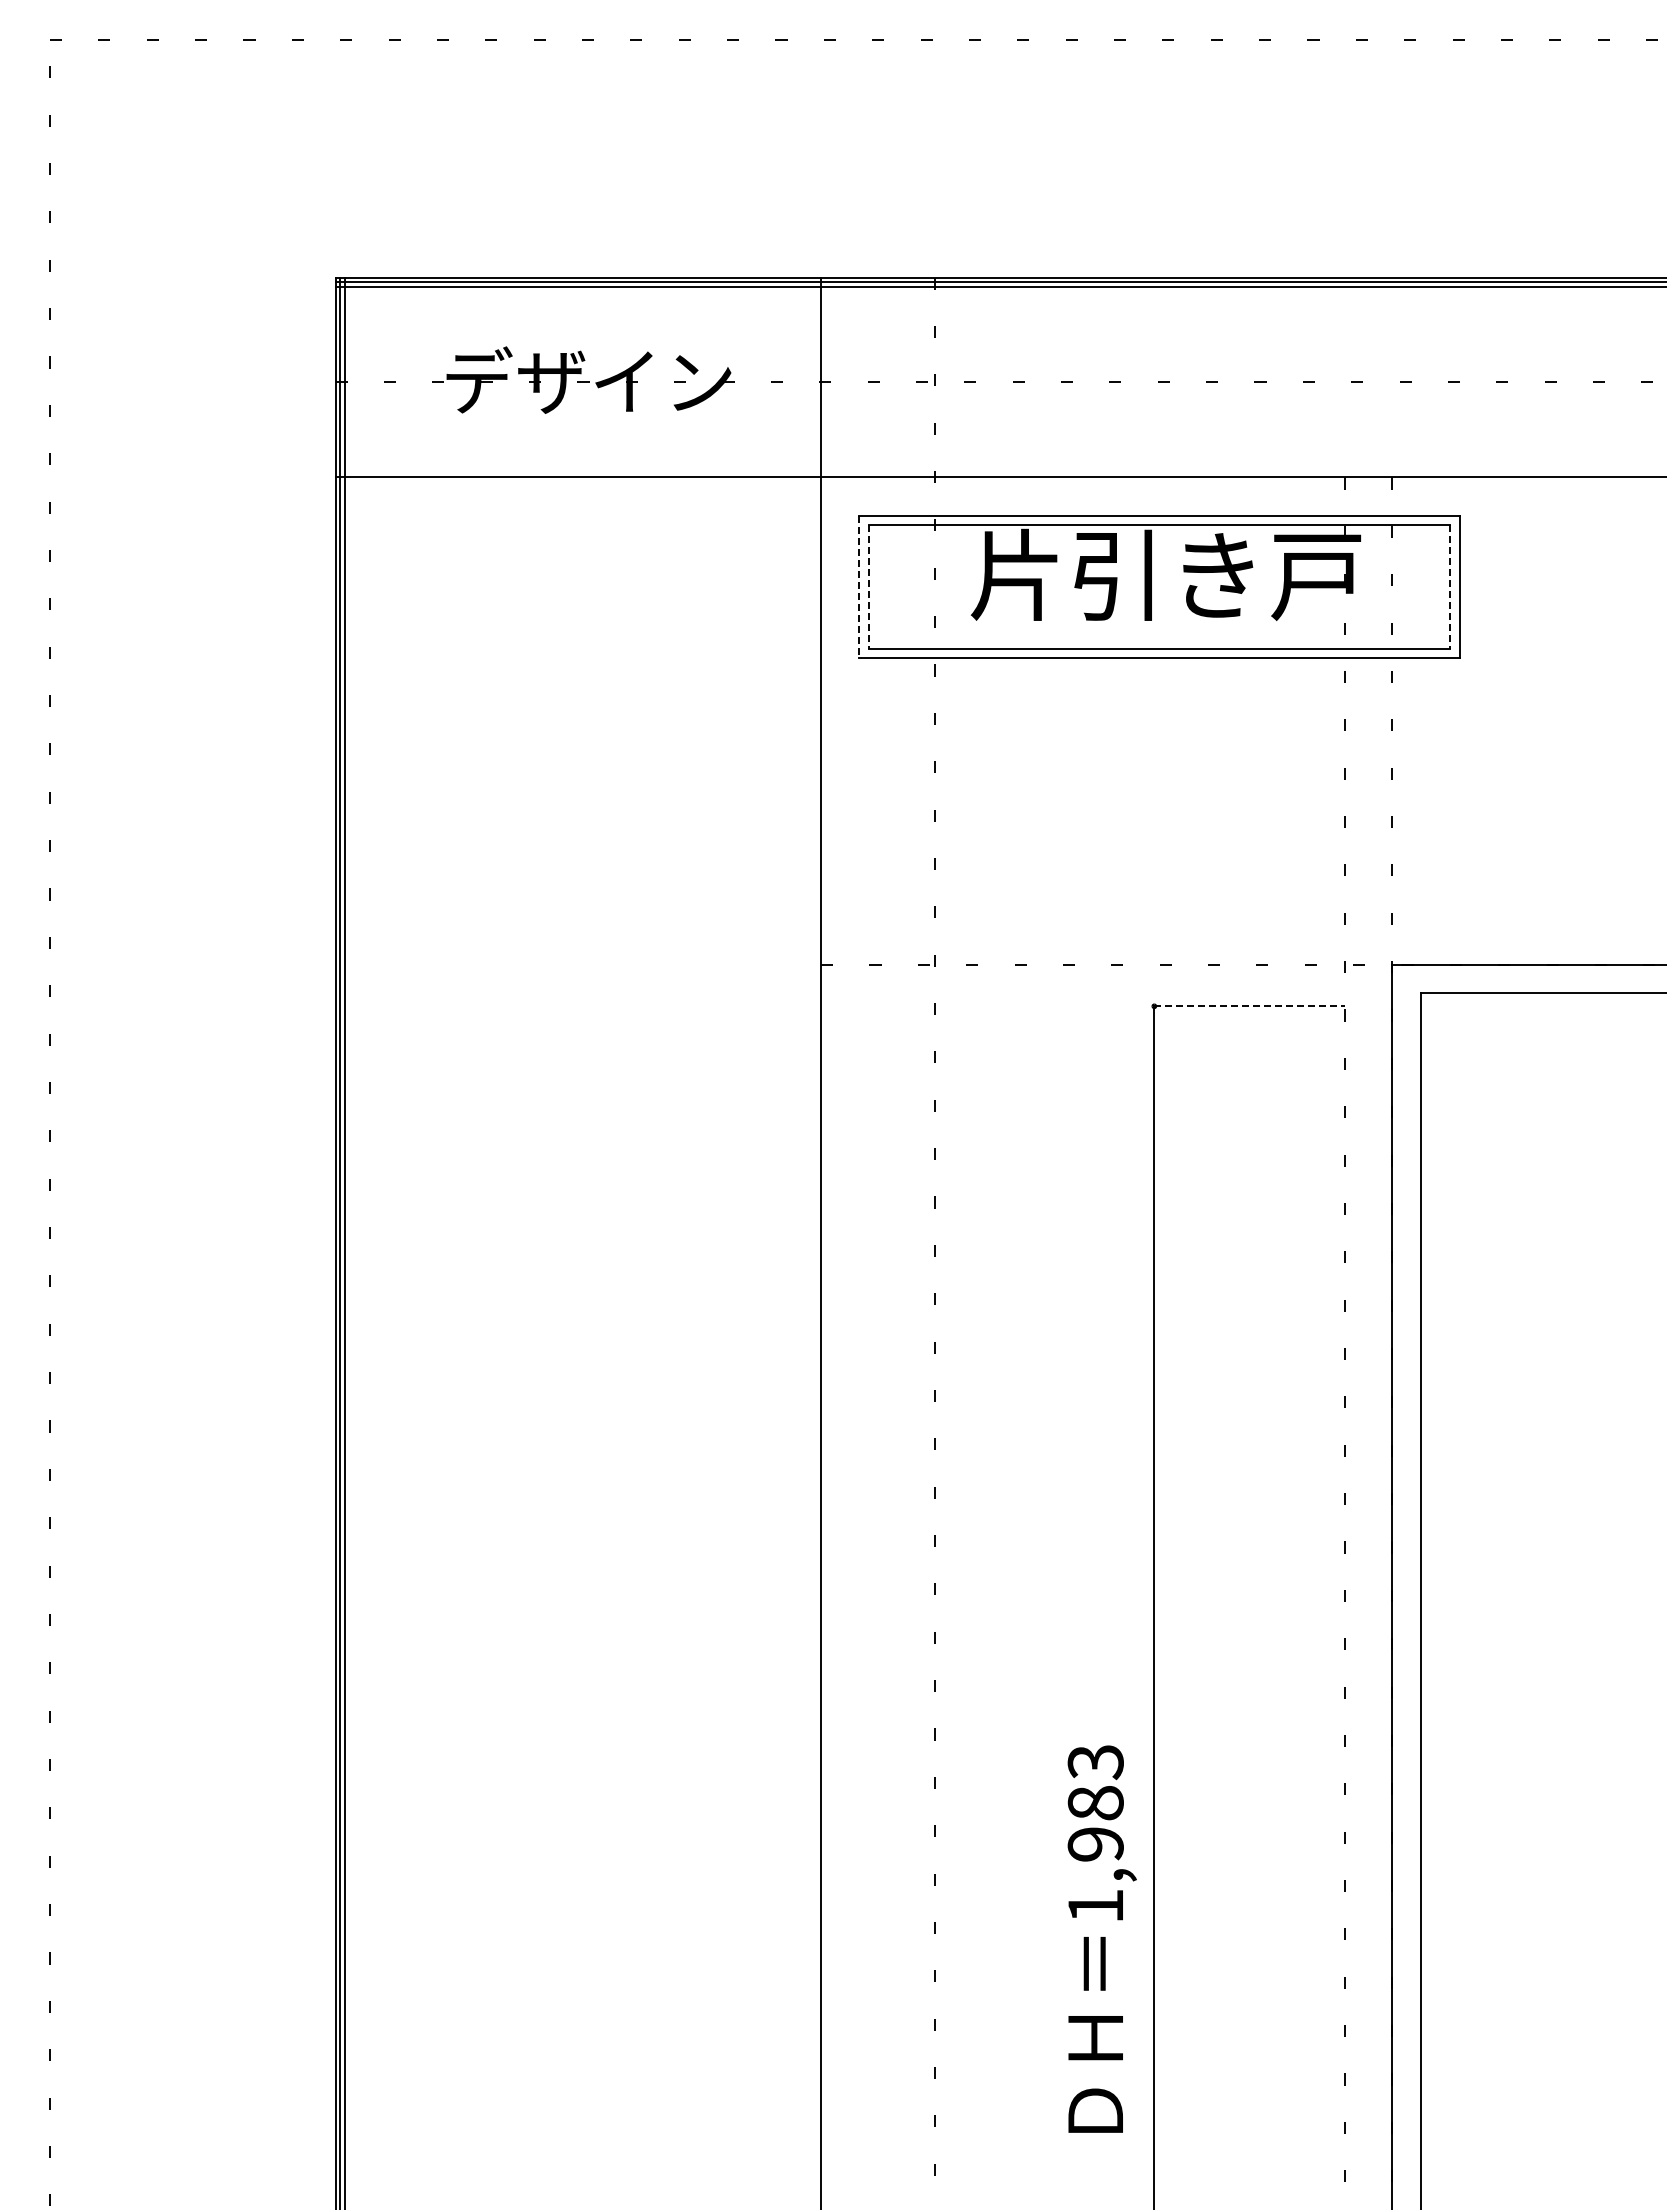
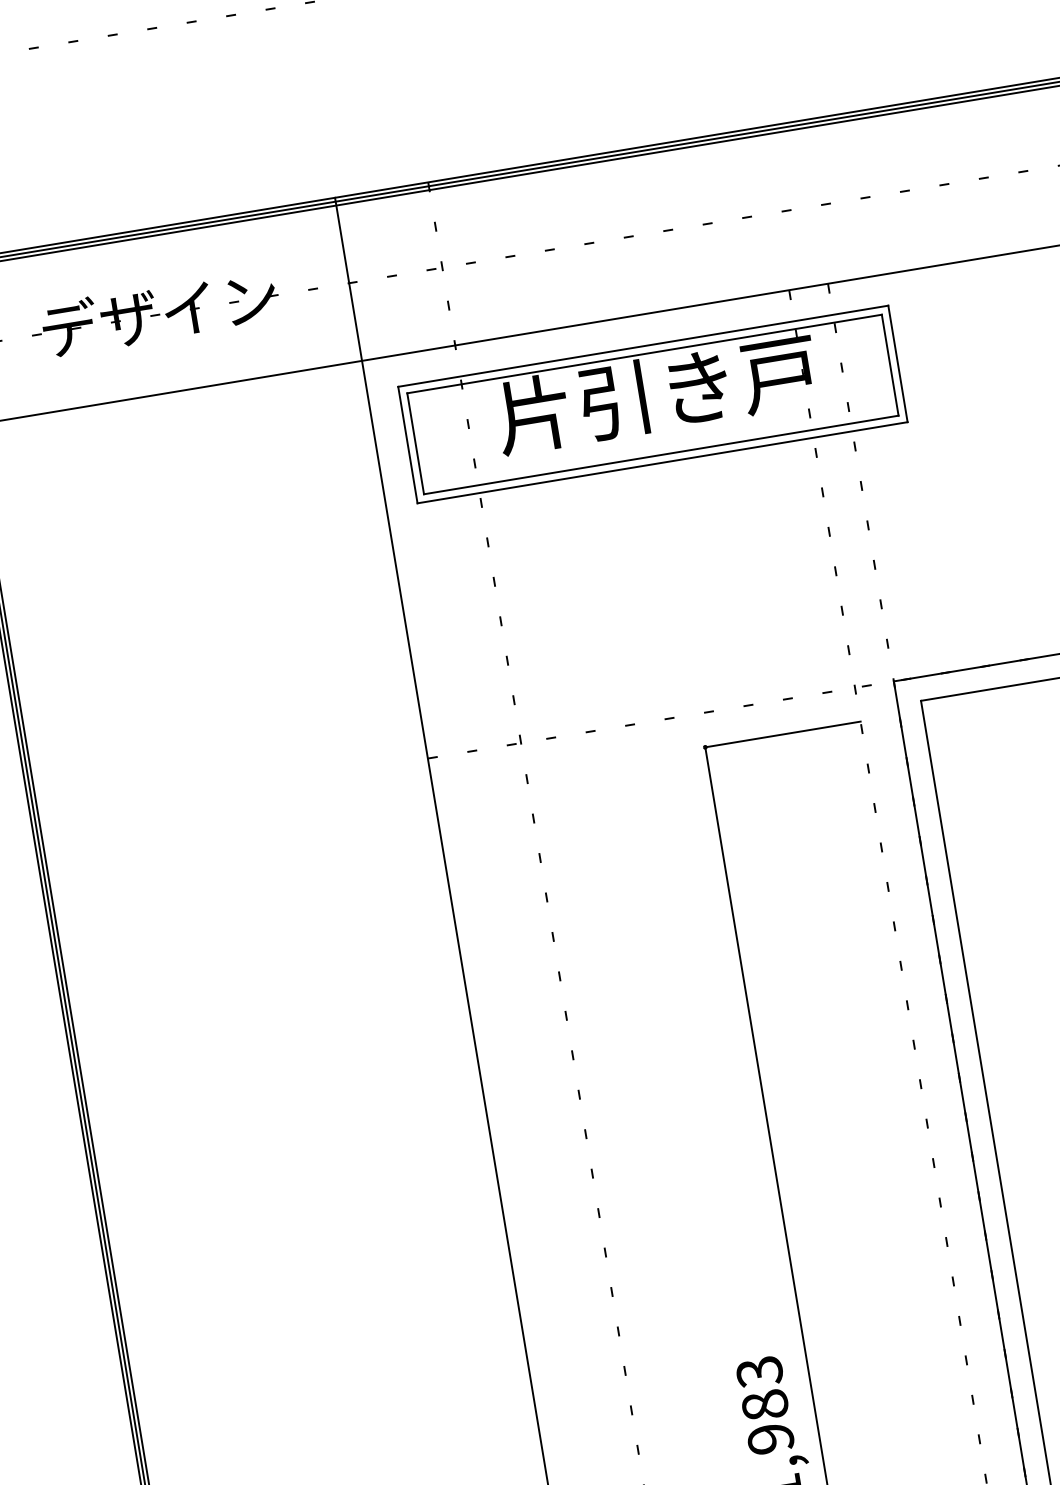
line: (868, 586) -> (415, 443), dashed -> solid
line: (1450, 586) -> (890, 364), dashed -> solid
line: (859, 587) -> (408, 445), dashed -> solid
line: (1250, 1006) -> (783, 734), dashed -> solid

